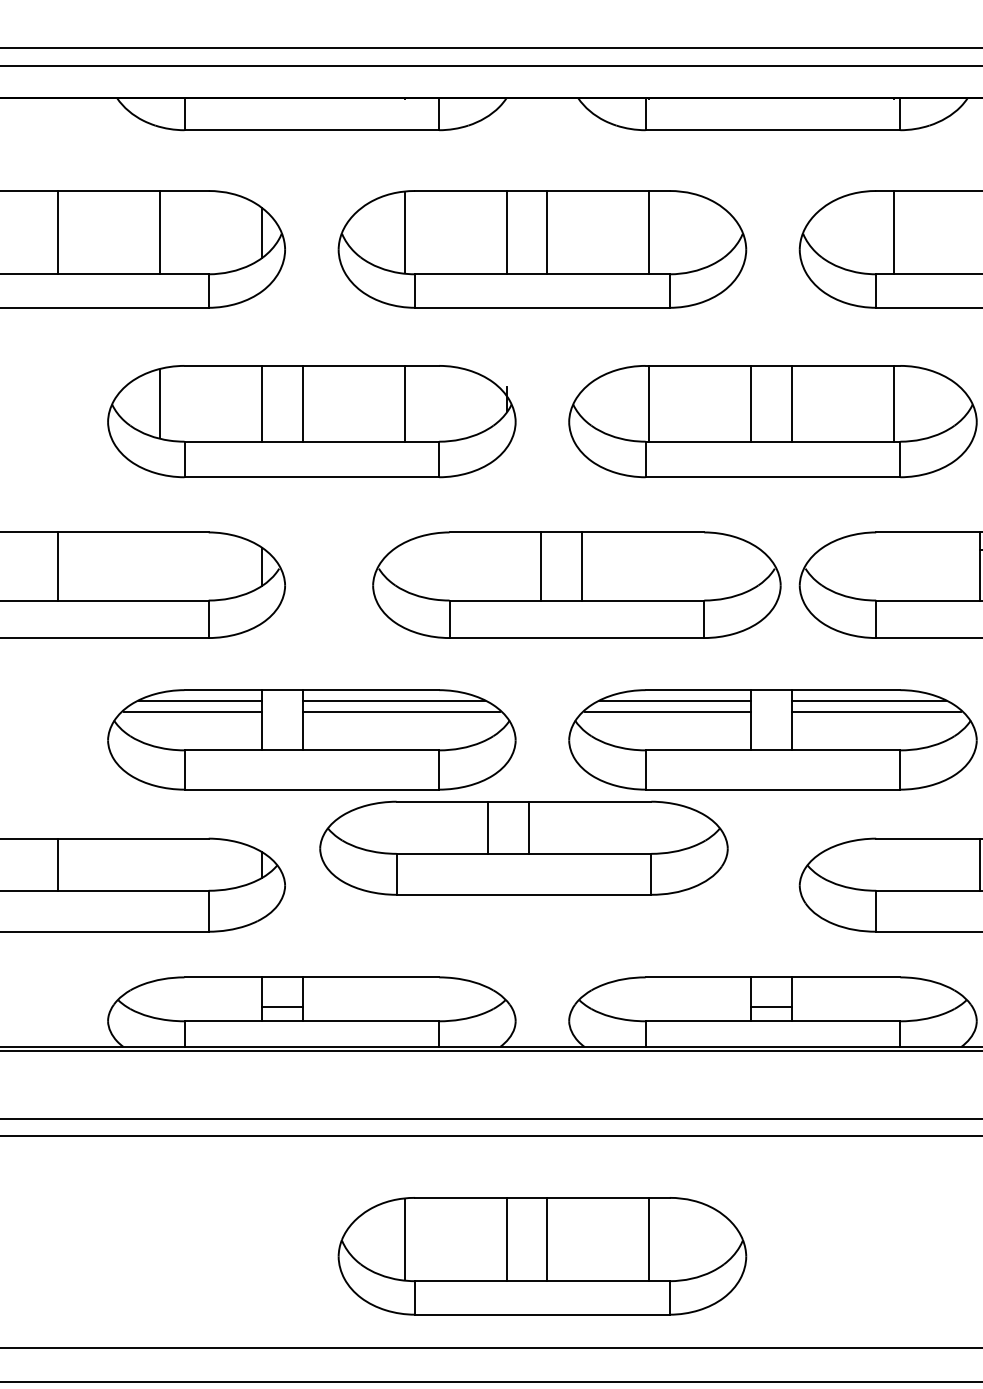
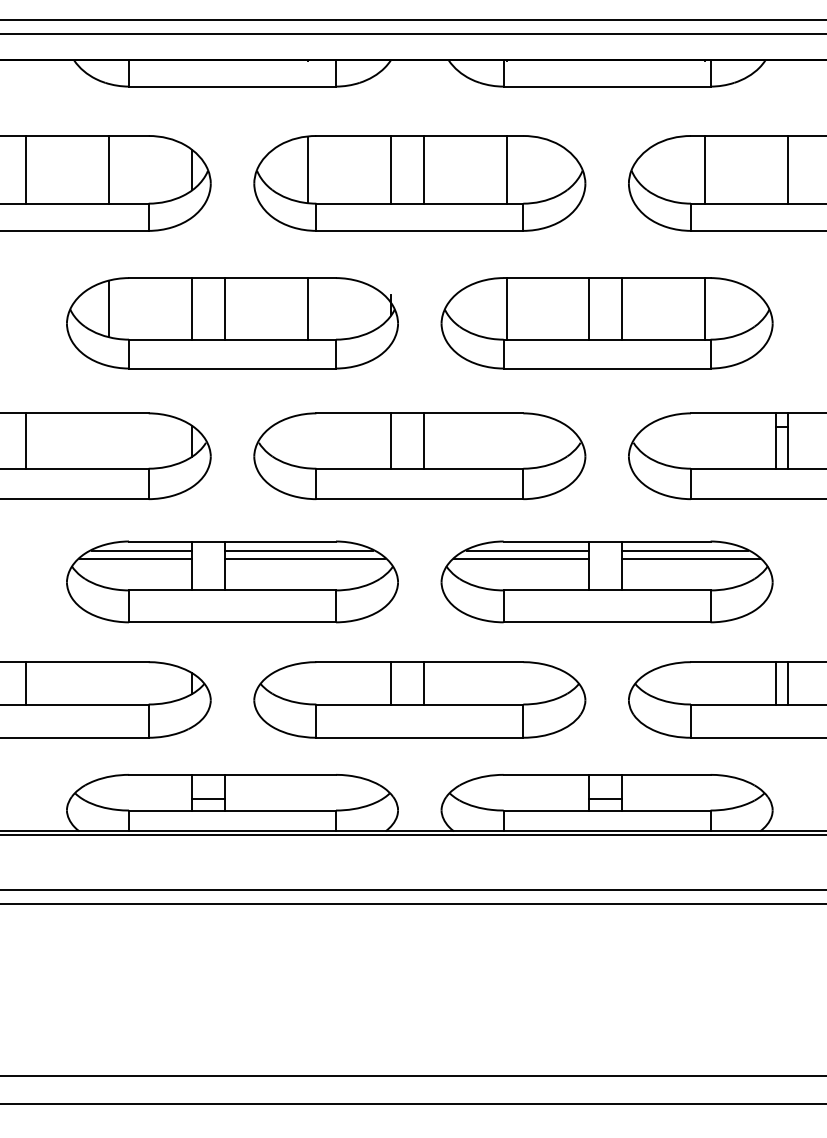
part: (576, 585) -> (419, 456), moved
part: (523, 847) -> (419, 699), moved
part: (542, 1256) -> (419, 1001), removed

